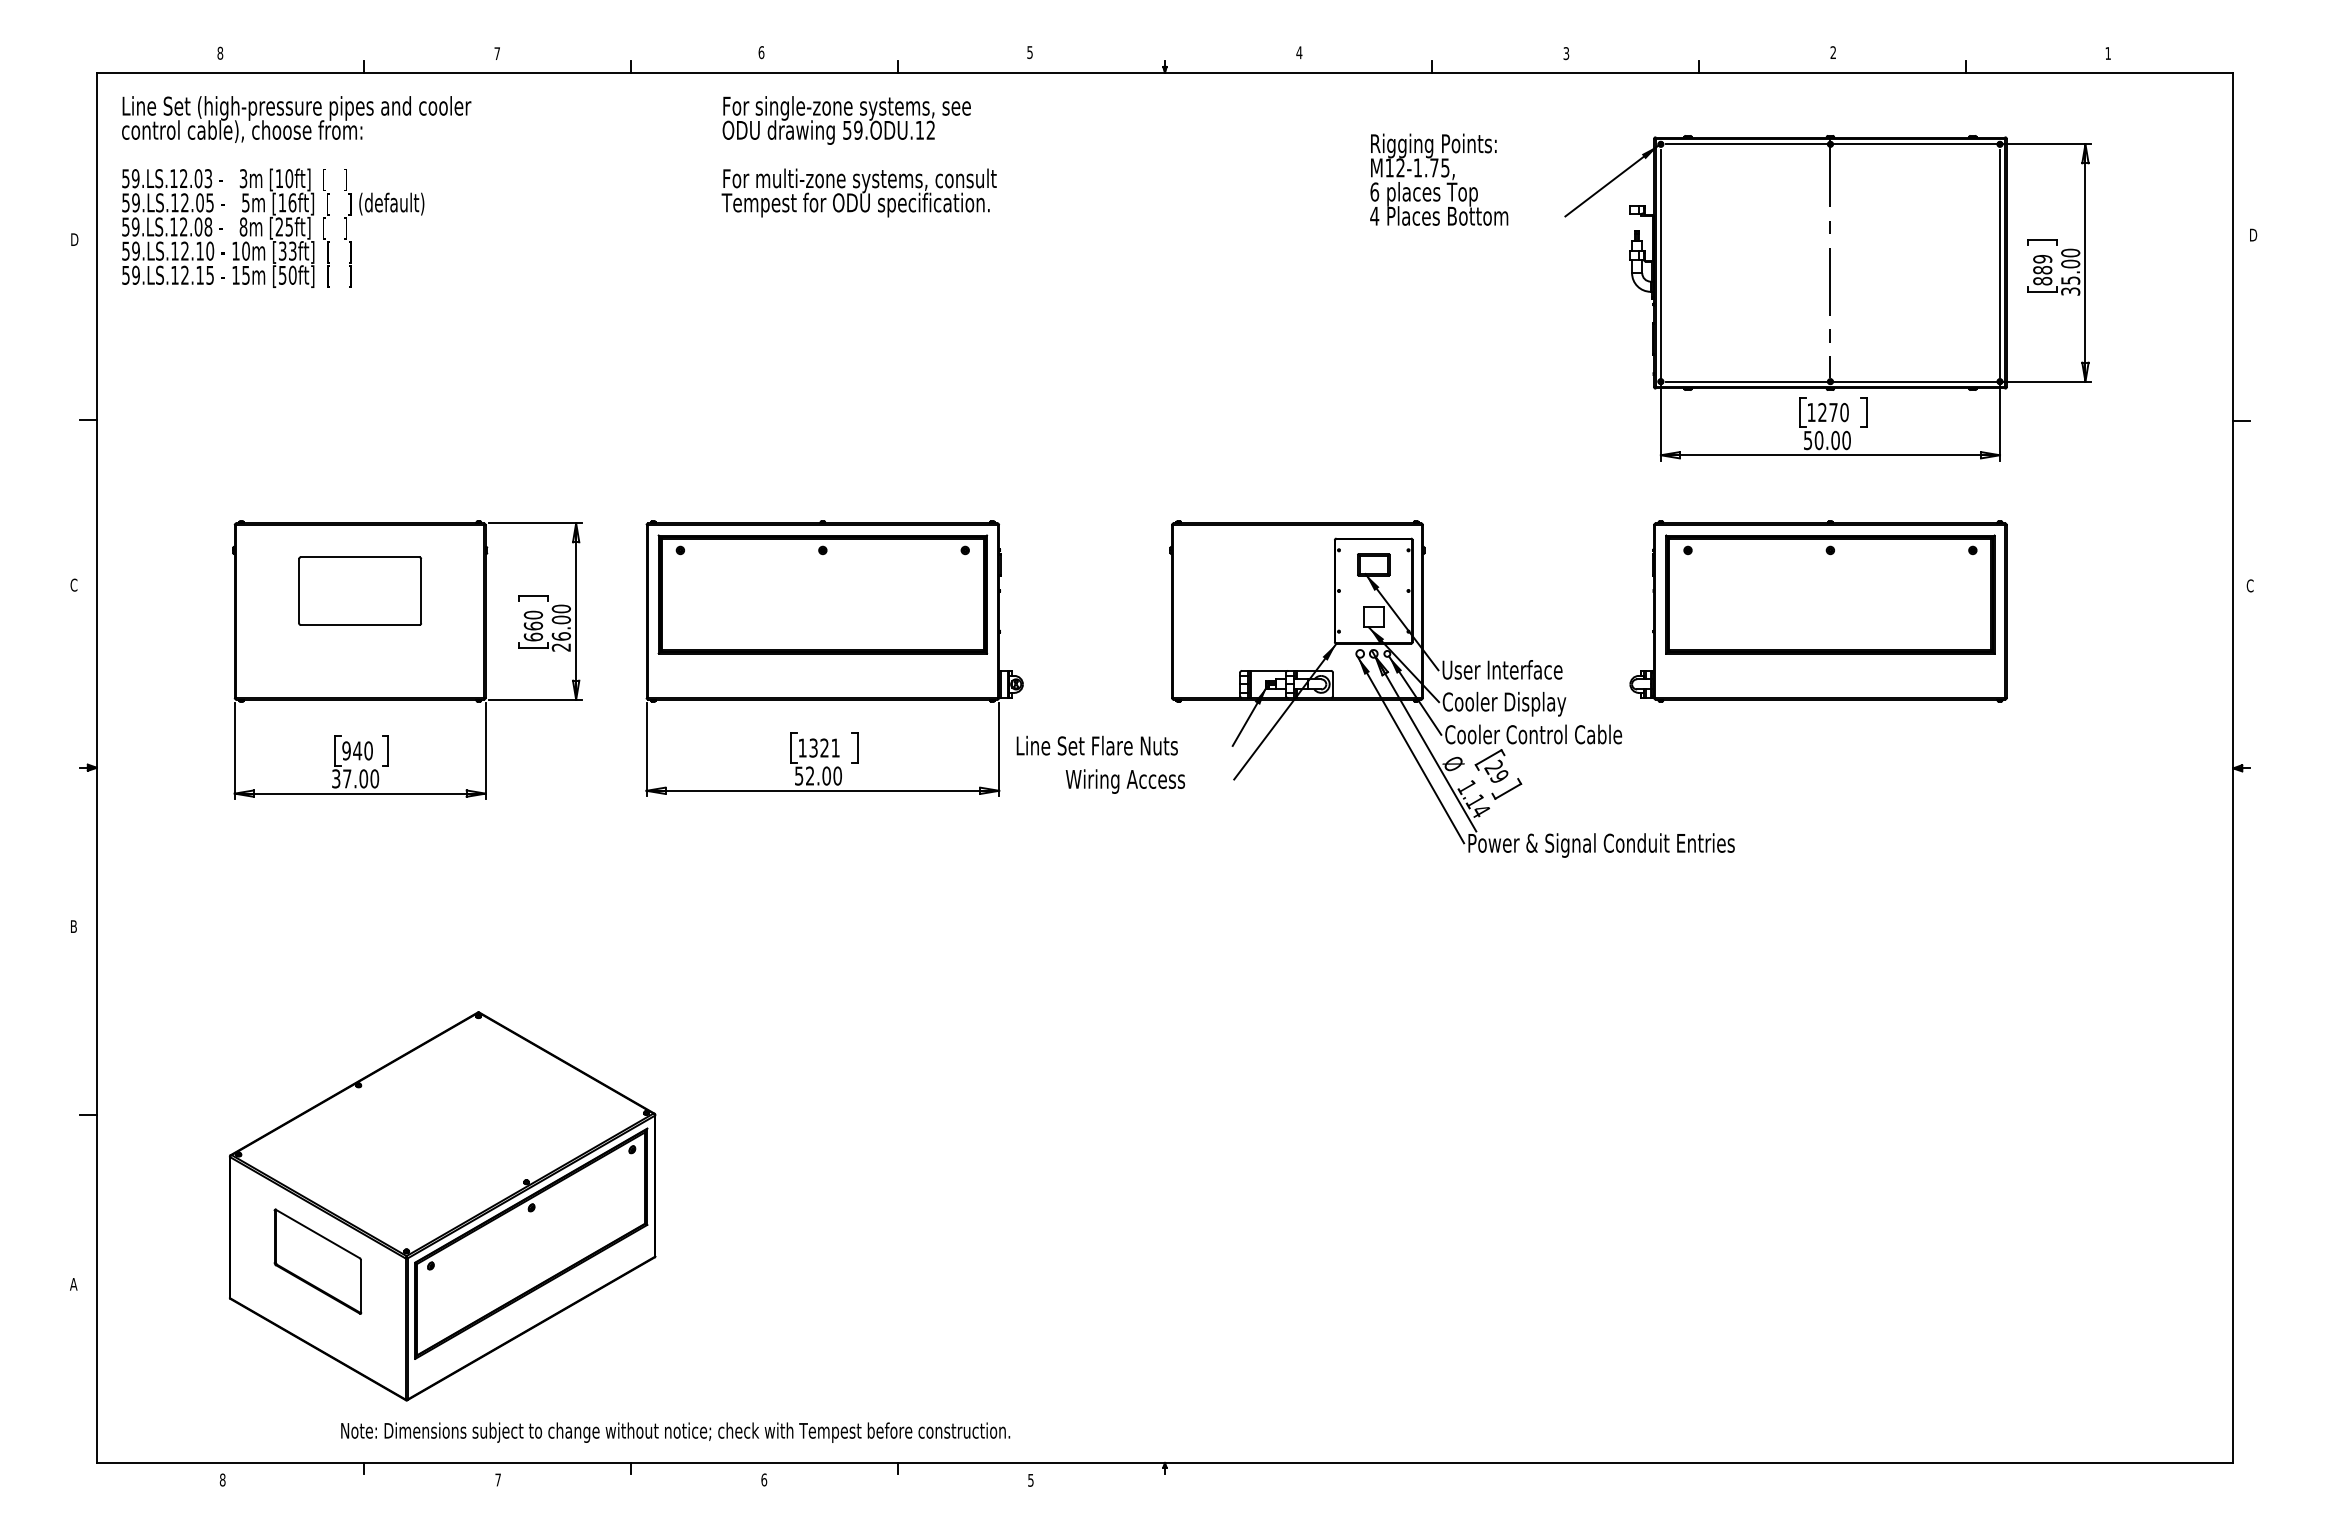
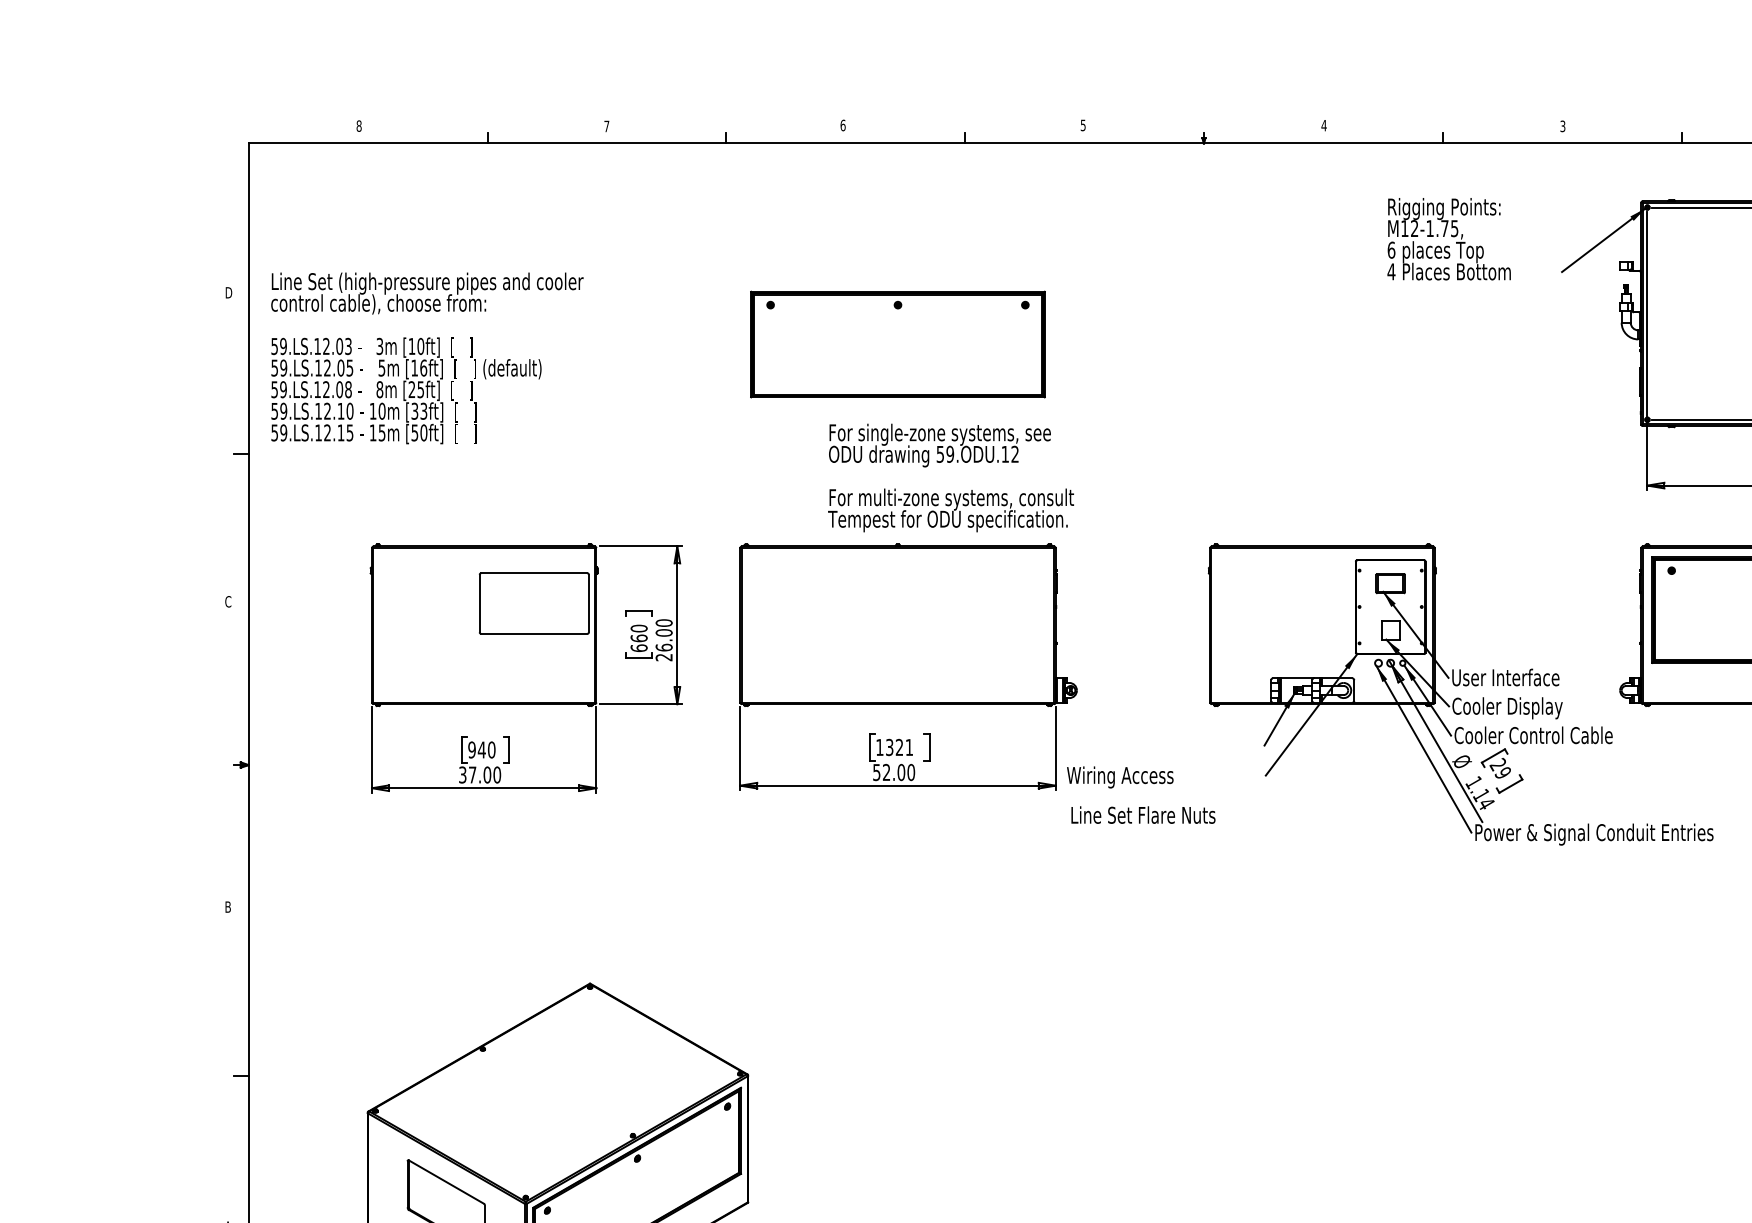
text: (858, 156) -> (950, 477), moved
text: (296, 191) -> (427, 357), moved
part: (359, 590) -> (533, 602), moved
part: (822, 594) -> (897, 344), moved
text: (1096, 745) -> (1142, 814), moved
text: (1124, 781) -> (1119, 777), moved

